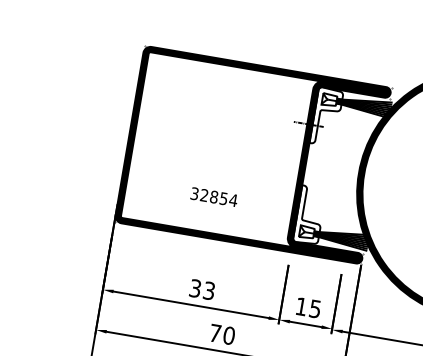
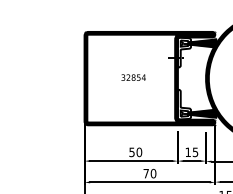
text: (213, 196) -> (133, 77), moved
text: (201, 289) -> (135, 152), 33 -> 50

